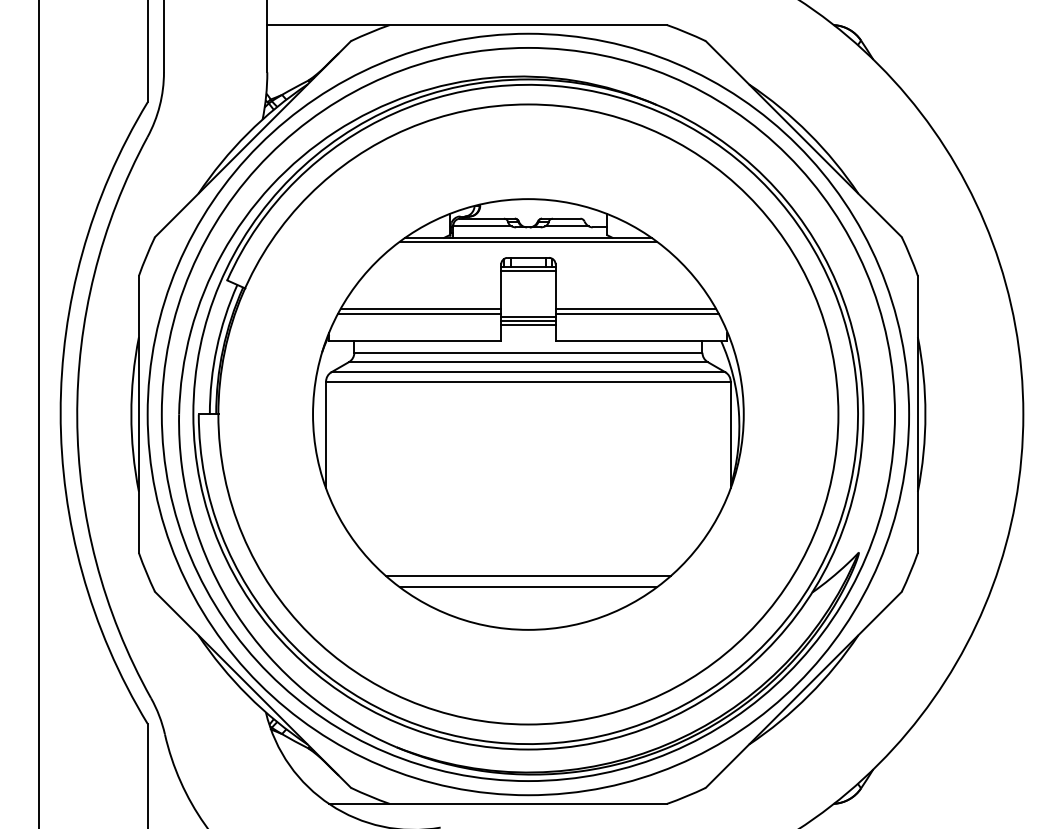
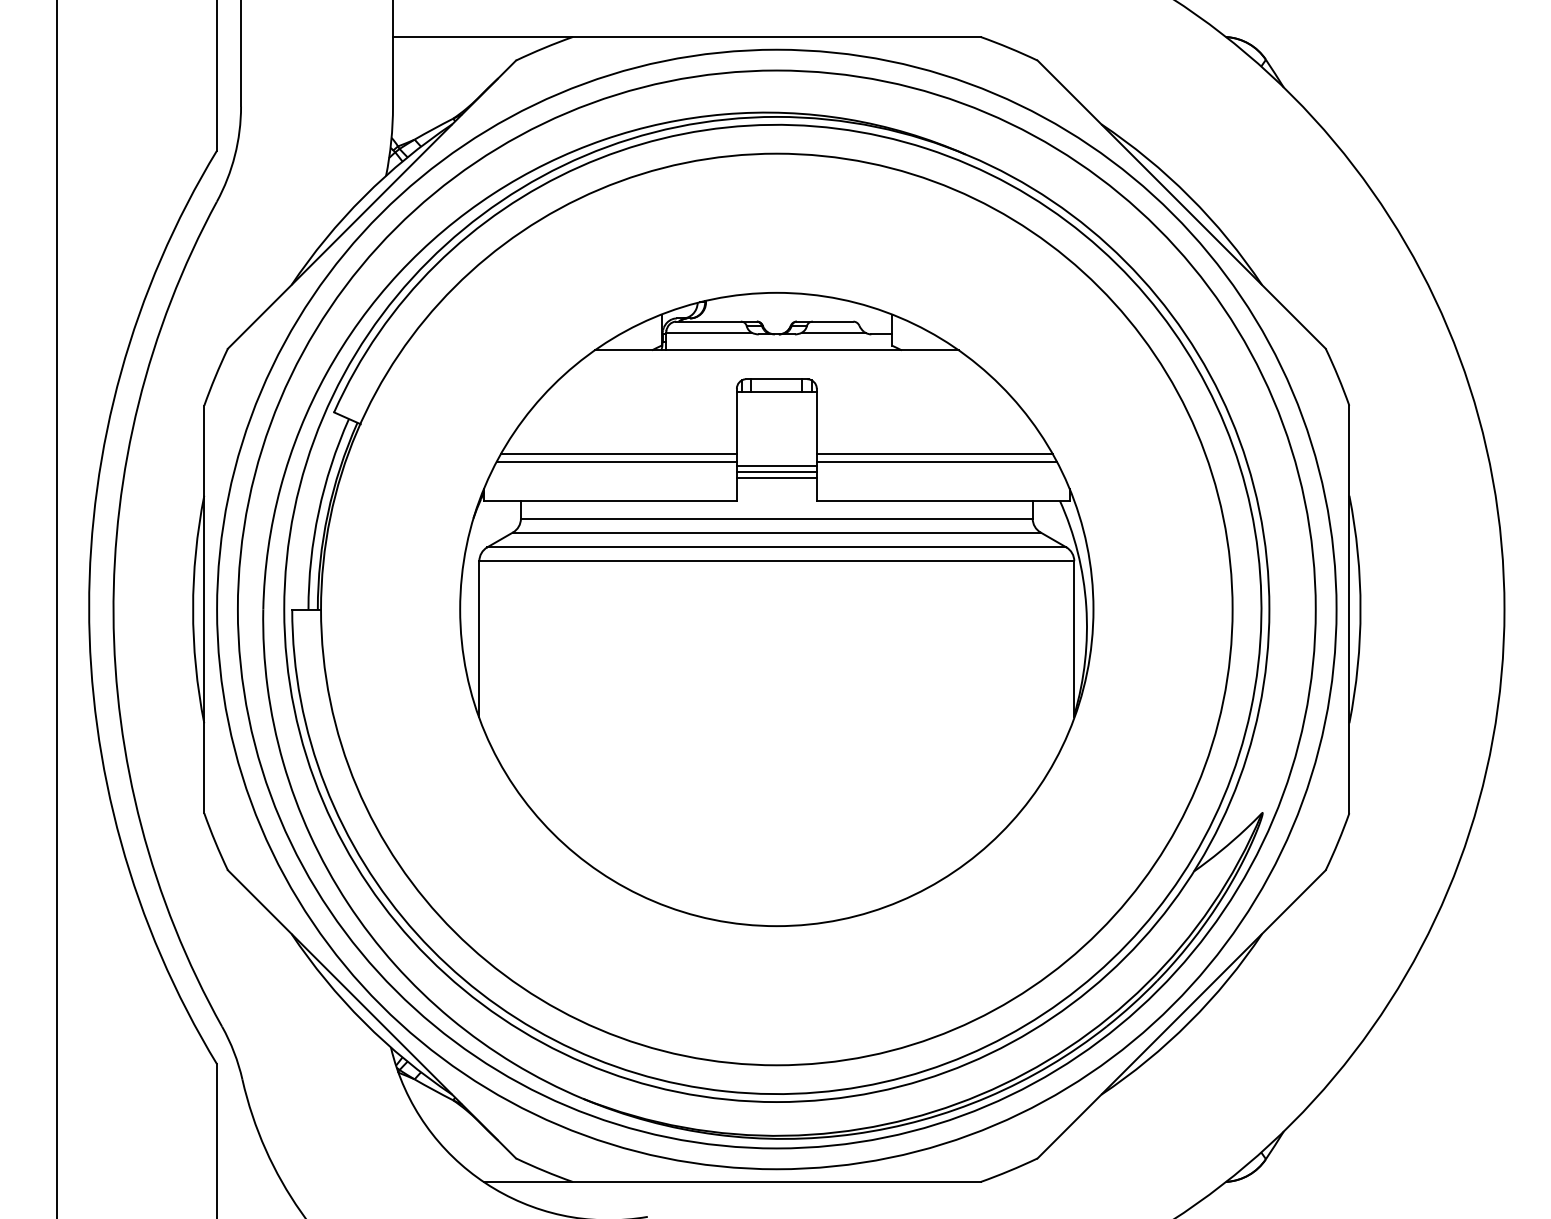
line: (528, 241) -> (776, 355), removed
line: (528, 270) -> (776, 397), removed
line: (528, 576) -> (776, 847), removed
line: (527, 587) -> (775, 863), removed

